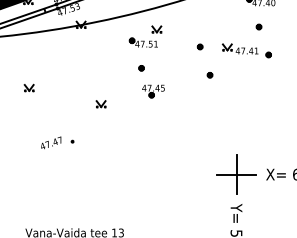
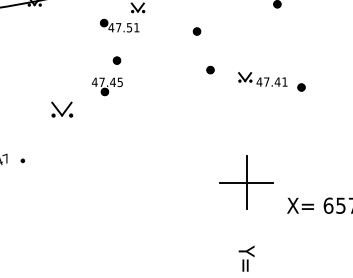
part: (246, 50) -> (271, 81), moved
part: (153, 91) -> (107, 86), moved
part: (100, 104) -> (60, 110), size x1.6
part: (236, 174) -> (246, 182), moved

